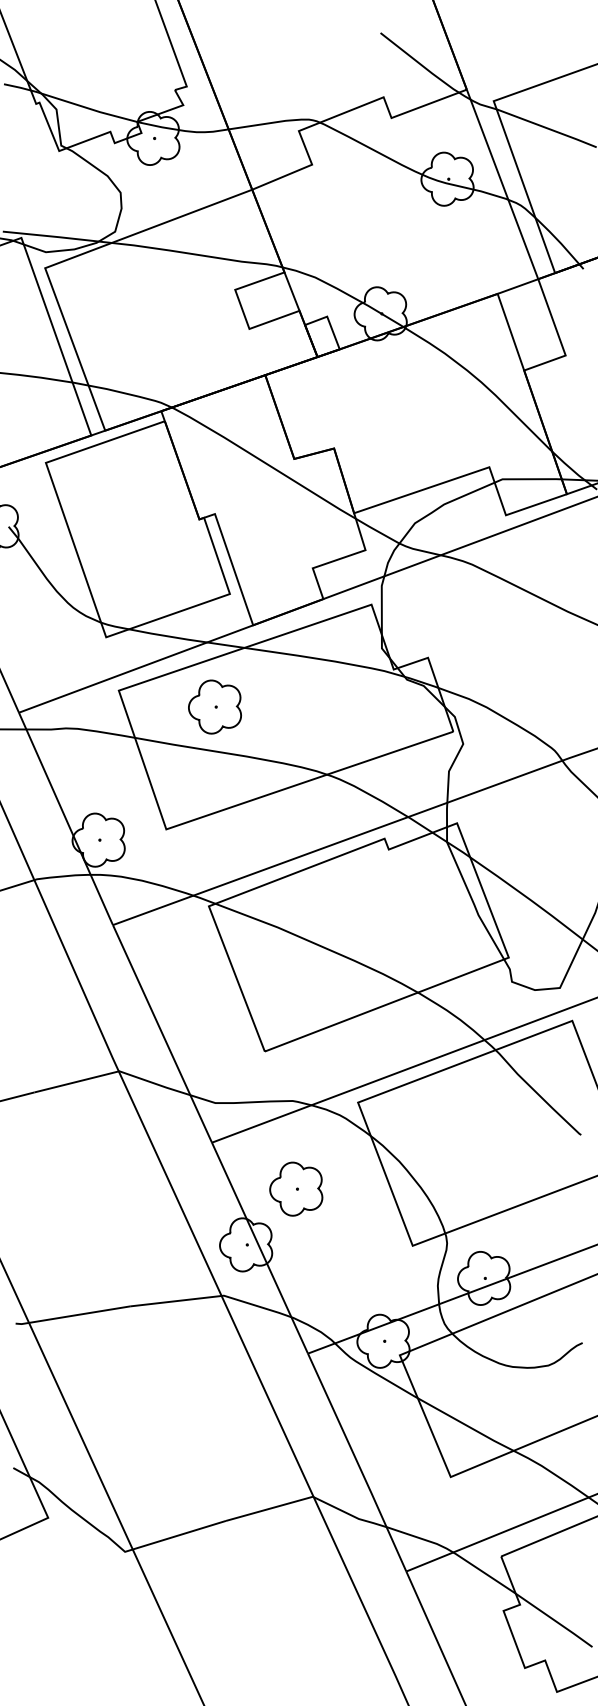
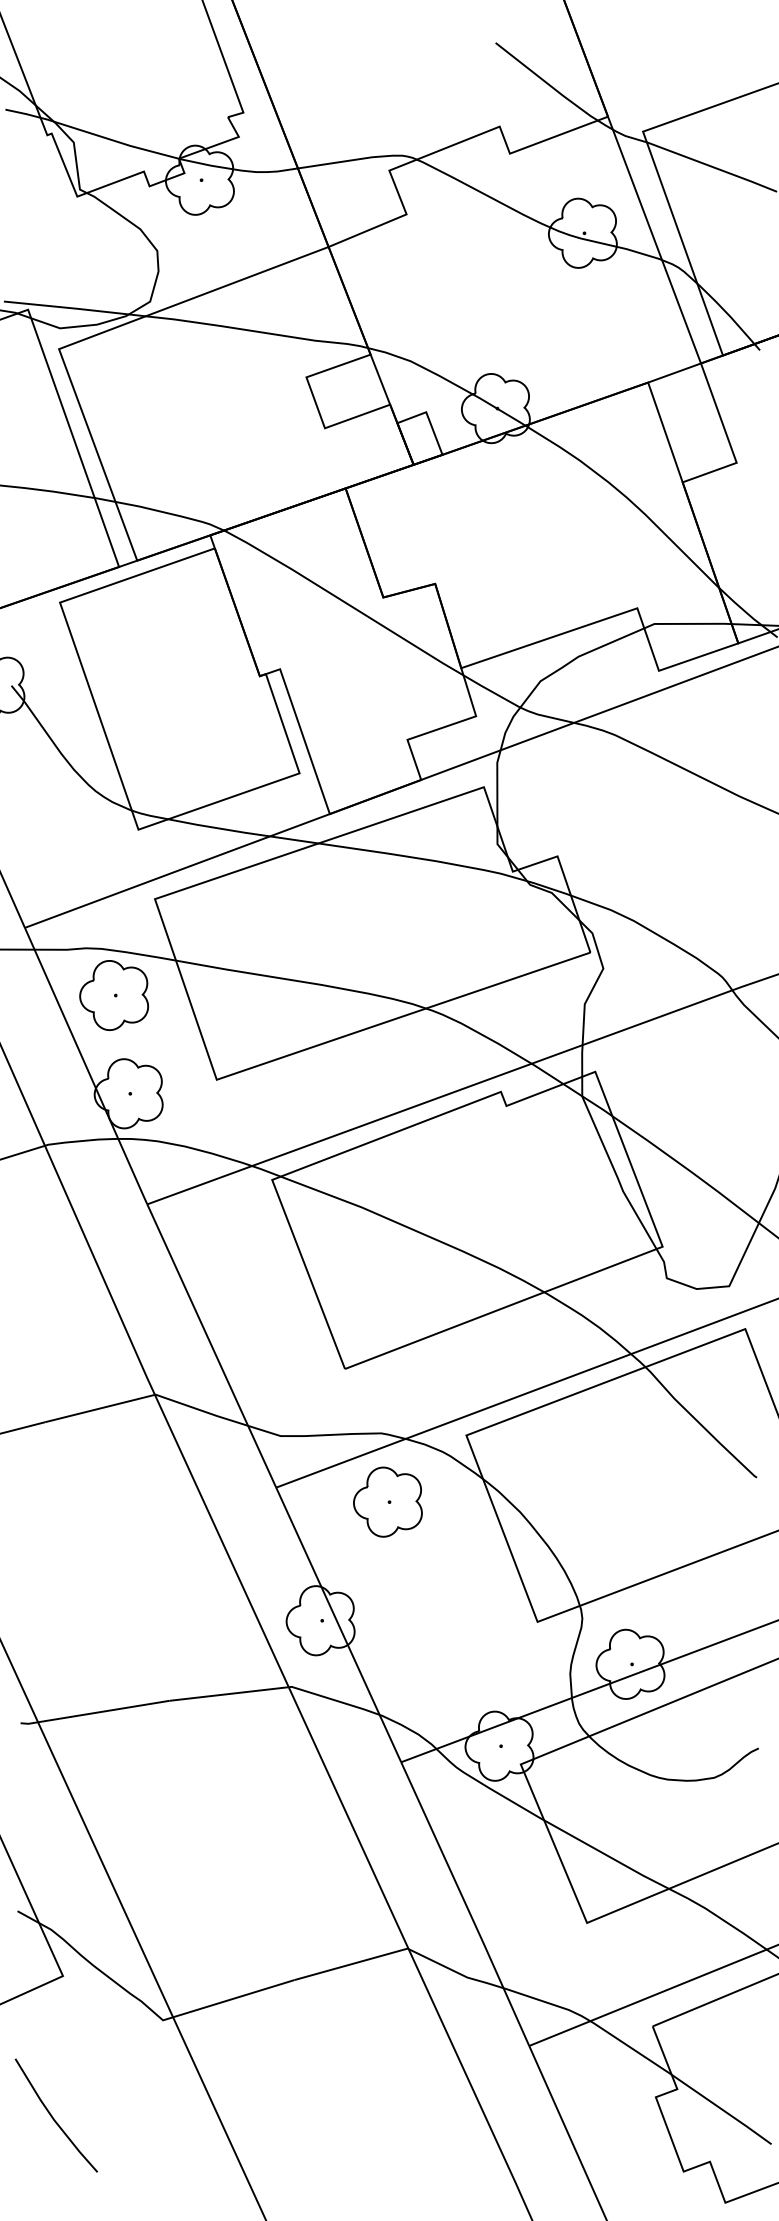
part: (215, 707) -> (114, 995), moved
part: (295, 1188) -> (387, 1501), moved
line: (40, 1626) -> (53, 2117), added

